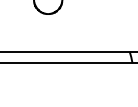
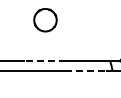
line: (48, 51) -> (45, 61), solid -> dashed
line: (98, 63) -> (85, 70), solid -> dashed

